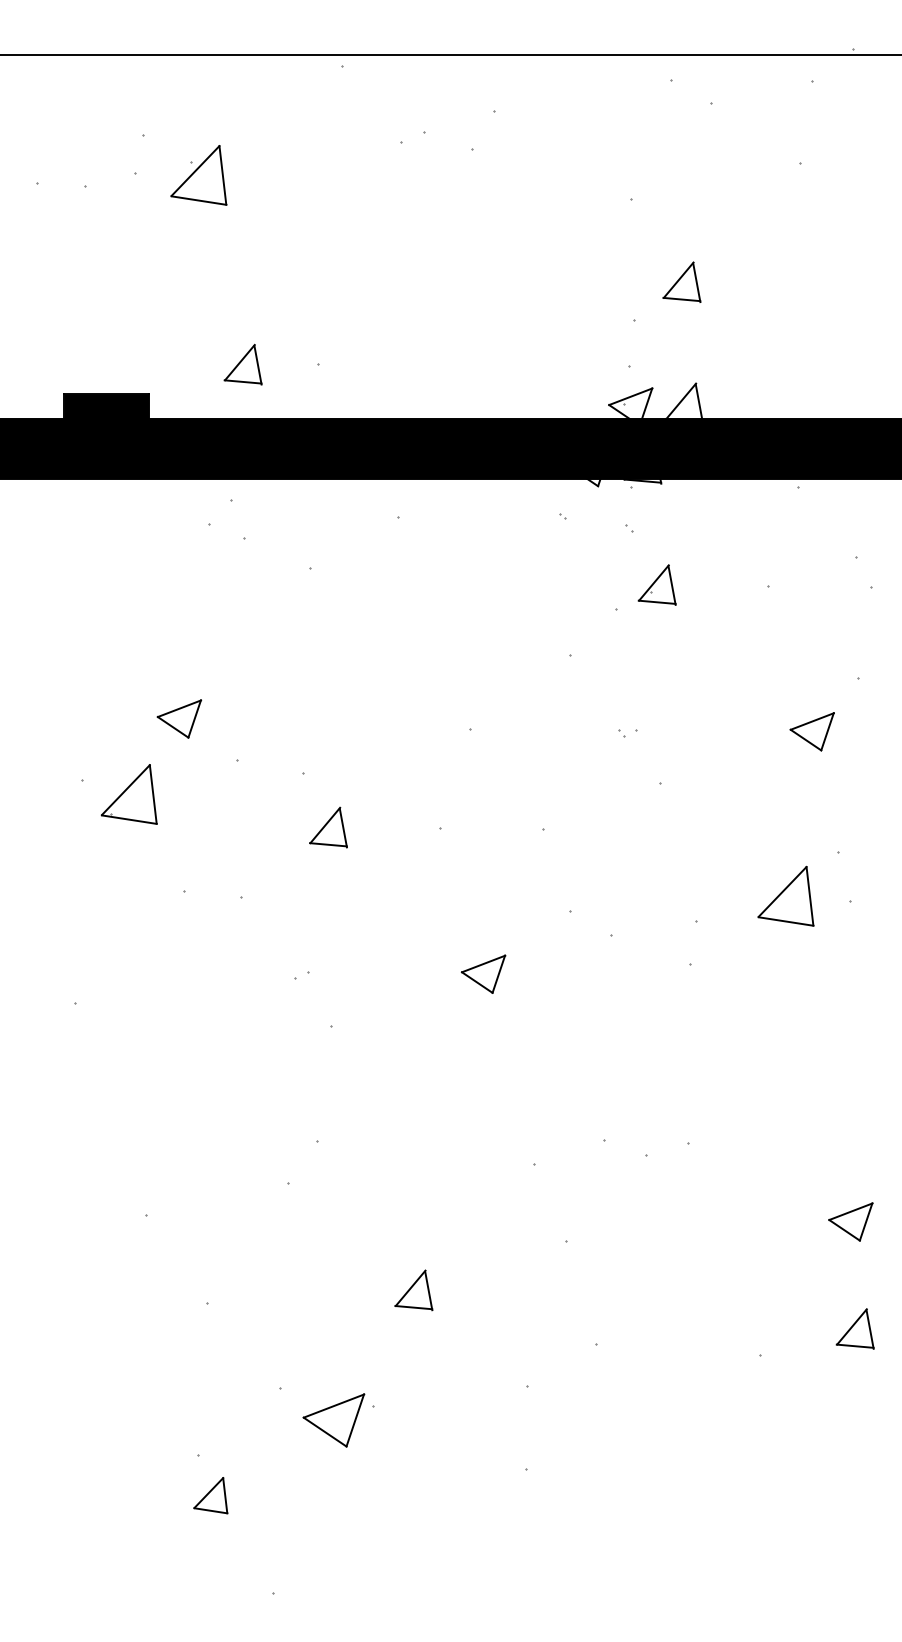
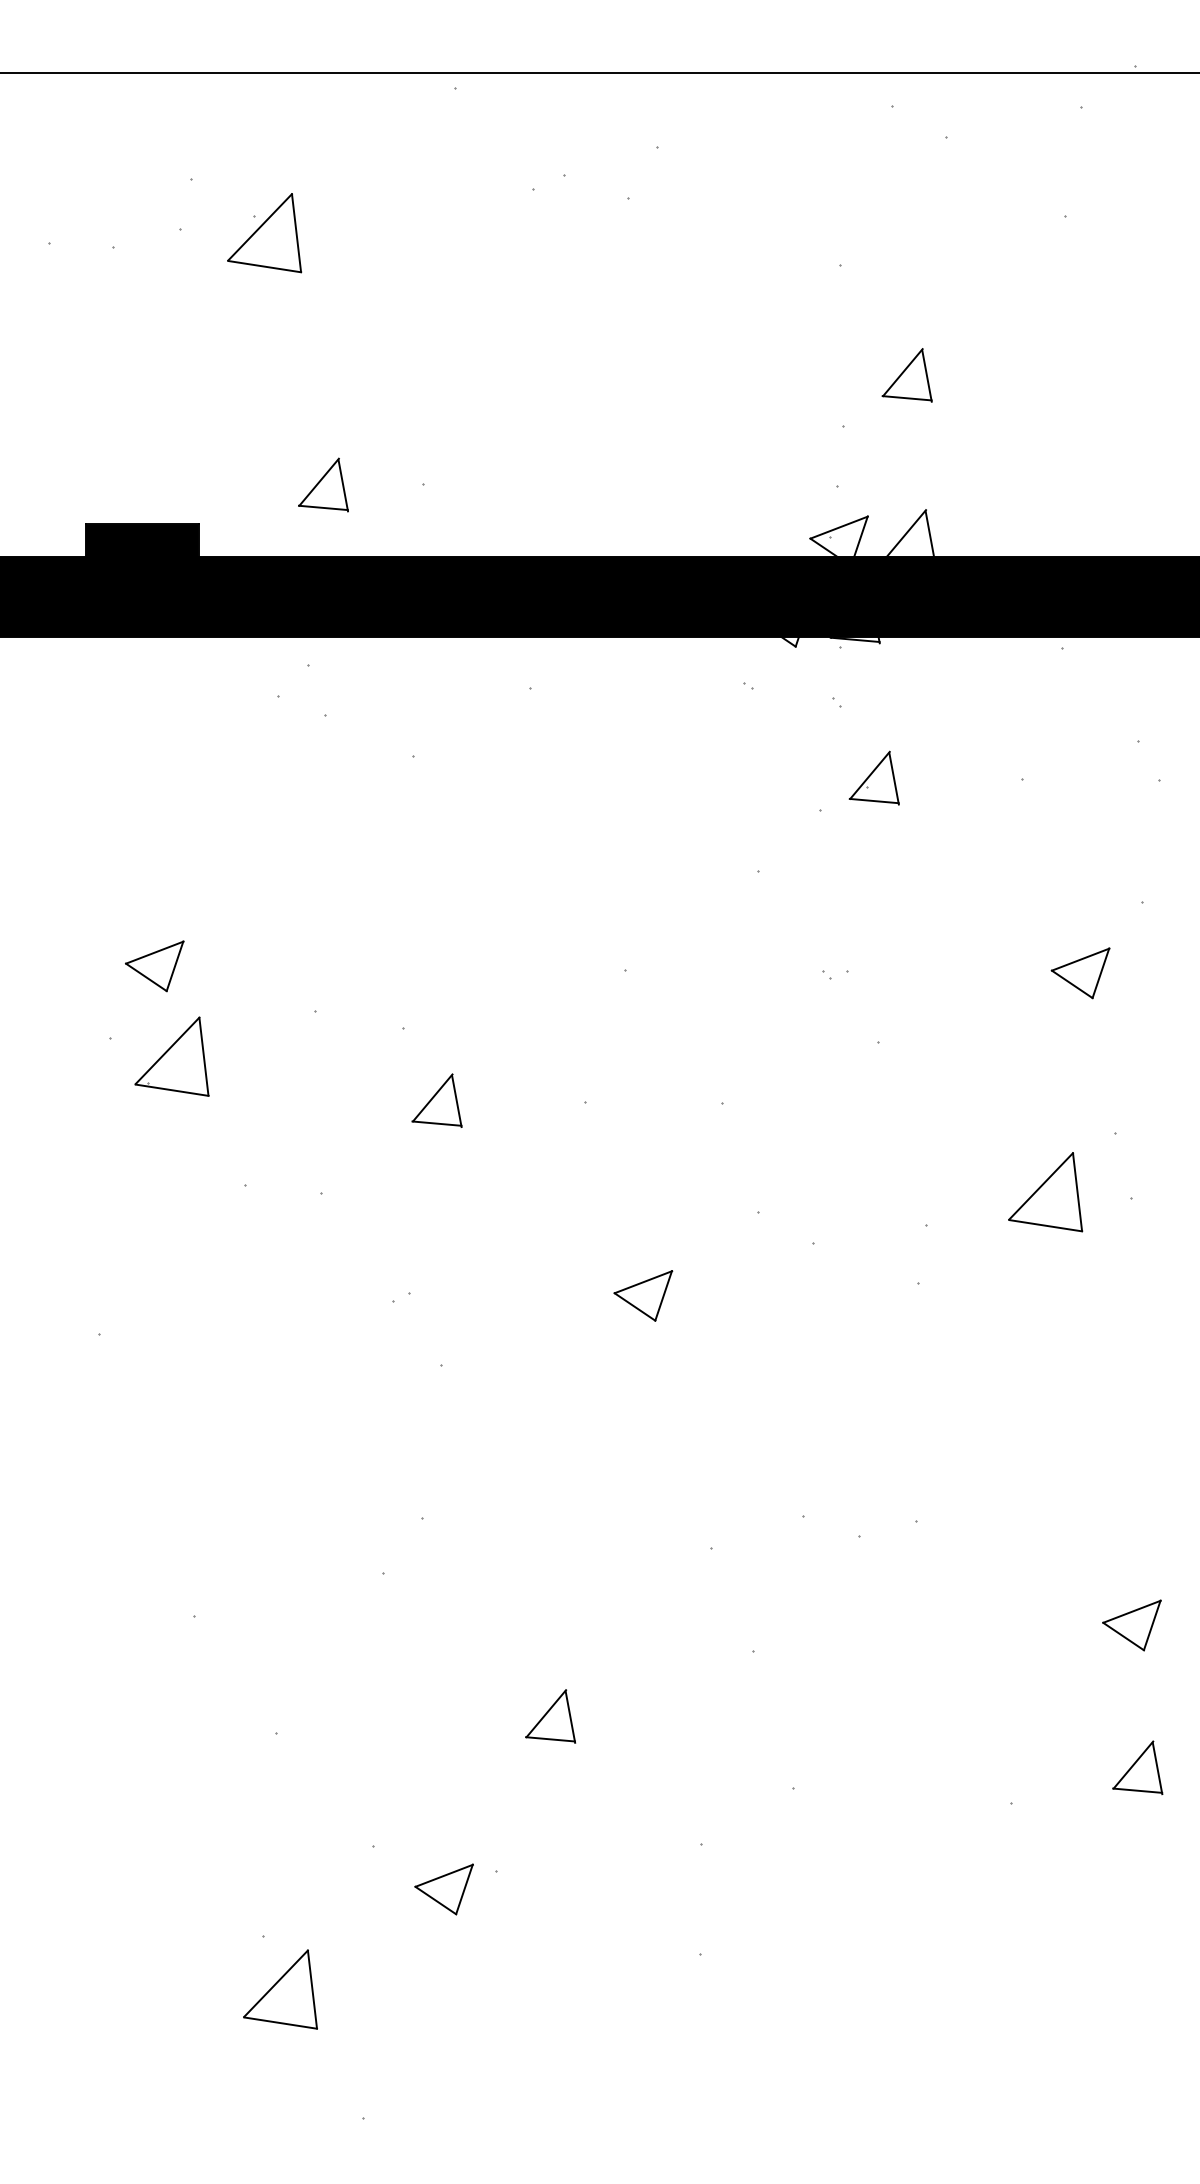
part: (179, 719) -> (154, 966), moved
part: (333, 1420) -> (443, 1889), size x0.71
part: (210, 1495) -> (280, 1989), size x1.67

